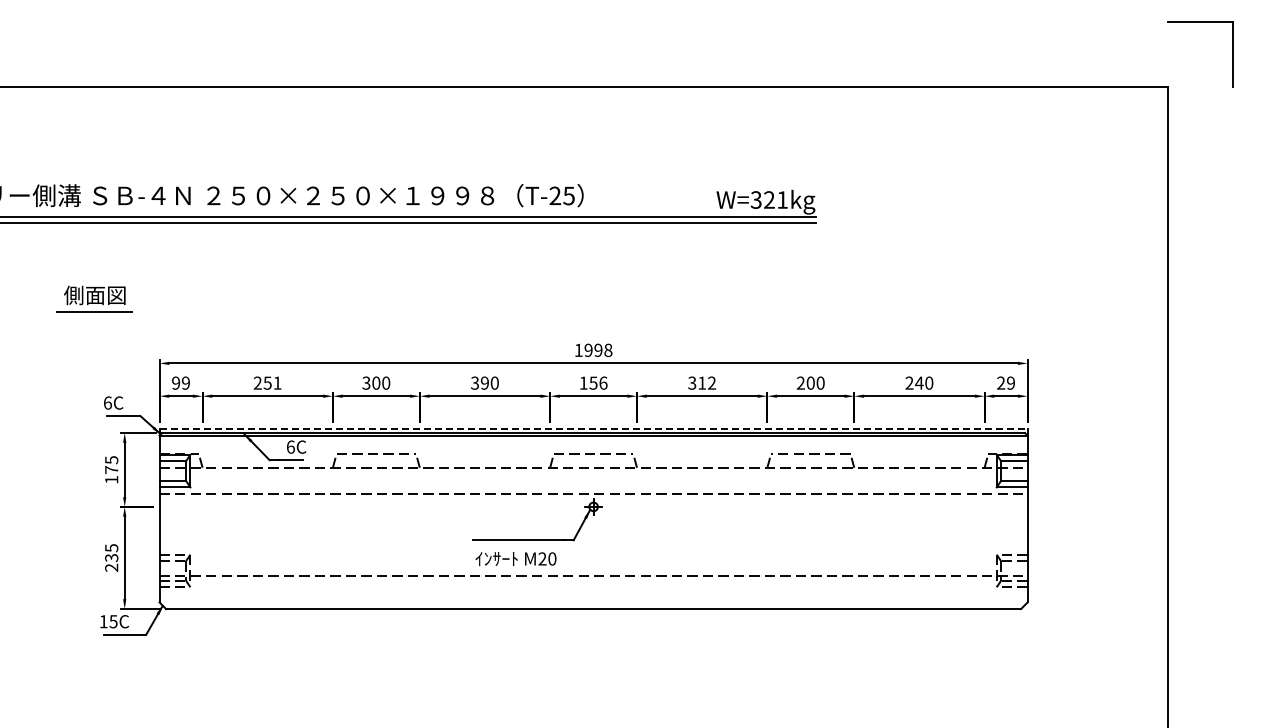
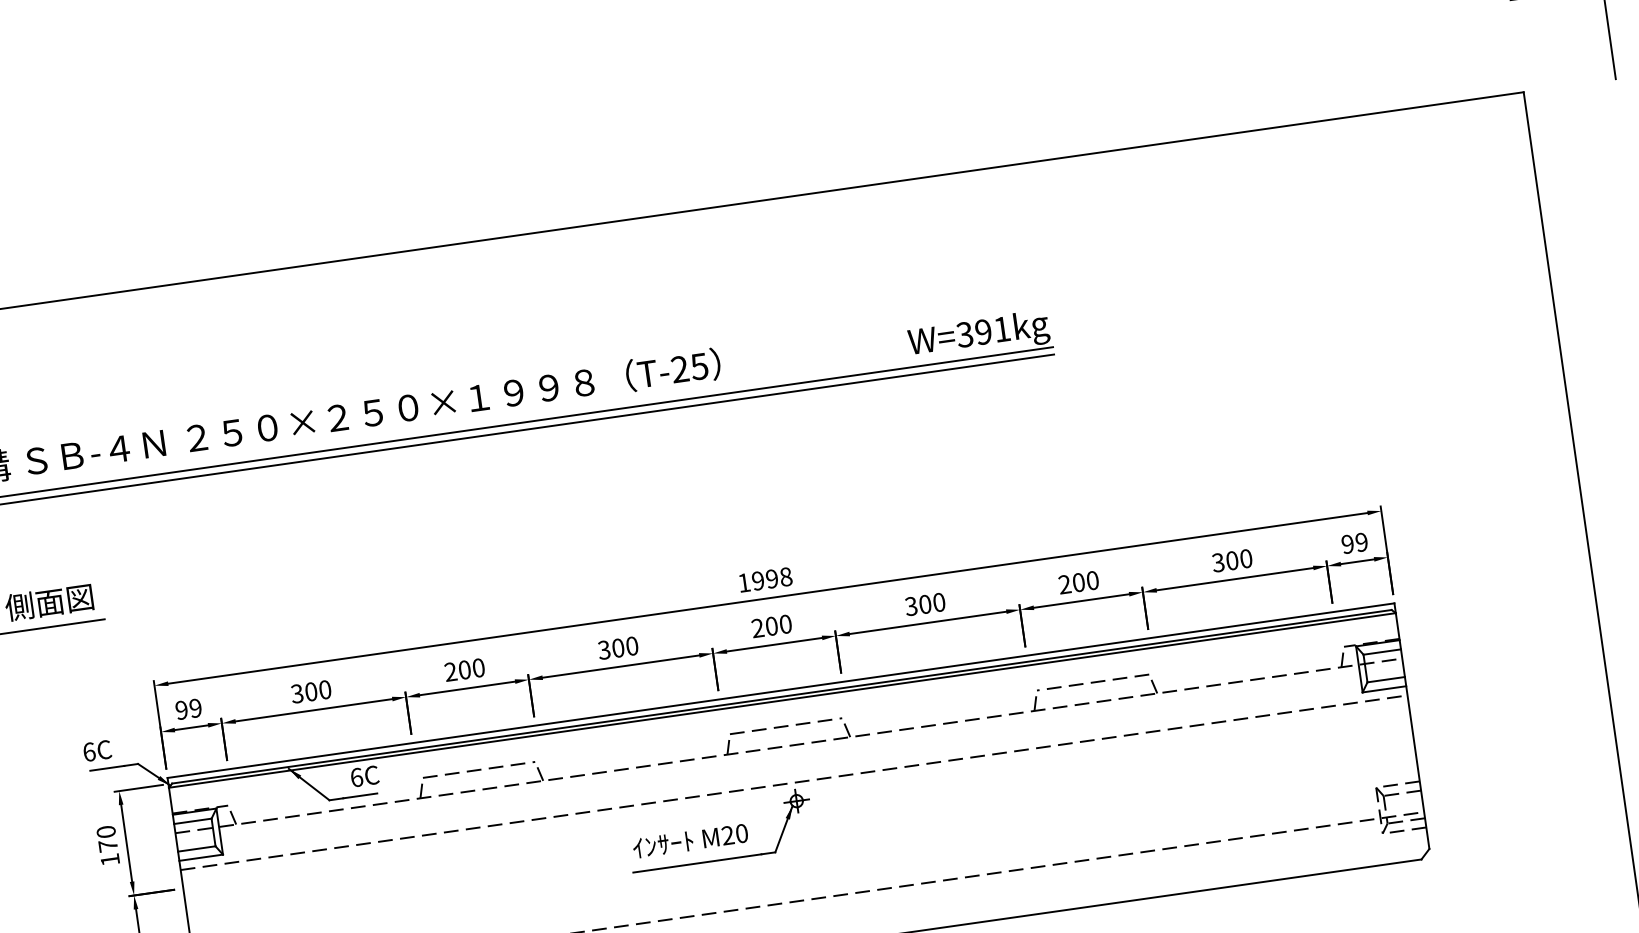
text: (769, 199) -> (983, 331), W=321kg -> W=391kg
text: (267, 382) -> (310, 690), 251 -> 300
text: (484, 382) -> (617, 647), 390 -> 300
text: (593, 382) -> (771, 625), 156 -> 200
text: (707, 382) -> (932, 602), 312 -> 300
text: (914, 382) -> (1225, 560), 240 -> 300
text: (366, 383) -> (450, 672), 300 -> 200
text: (1001, 383) -> (1348, 544), 29 -> 99
line: (594, 428) -> (782, 690), dashed -> solid
text: (111, 460) -> (106, 832), 175 -> 170
text: (515, 559) -> (689, 841), moved

